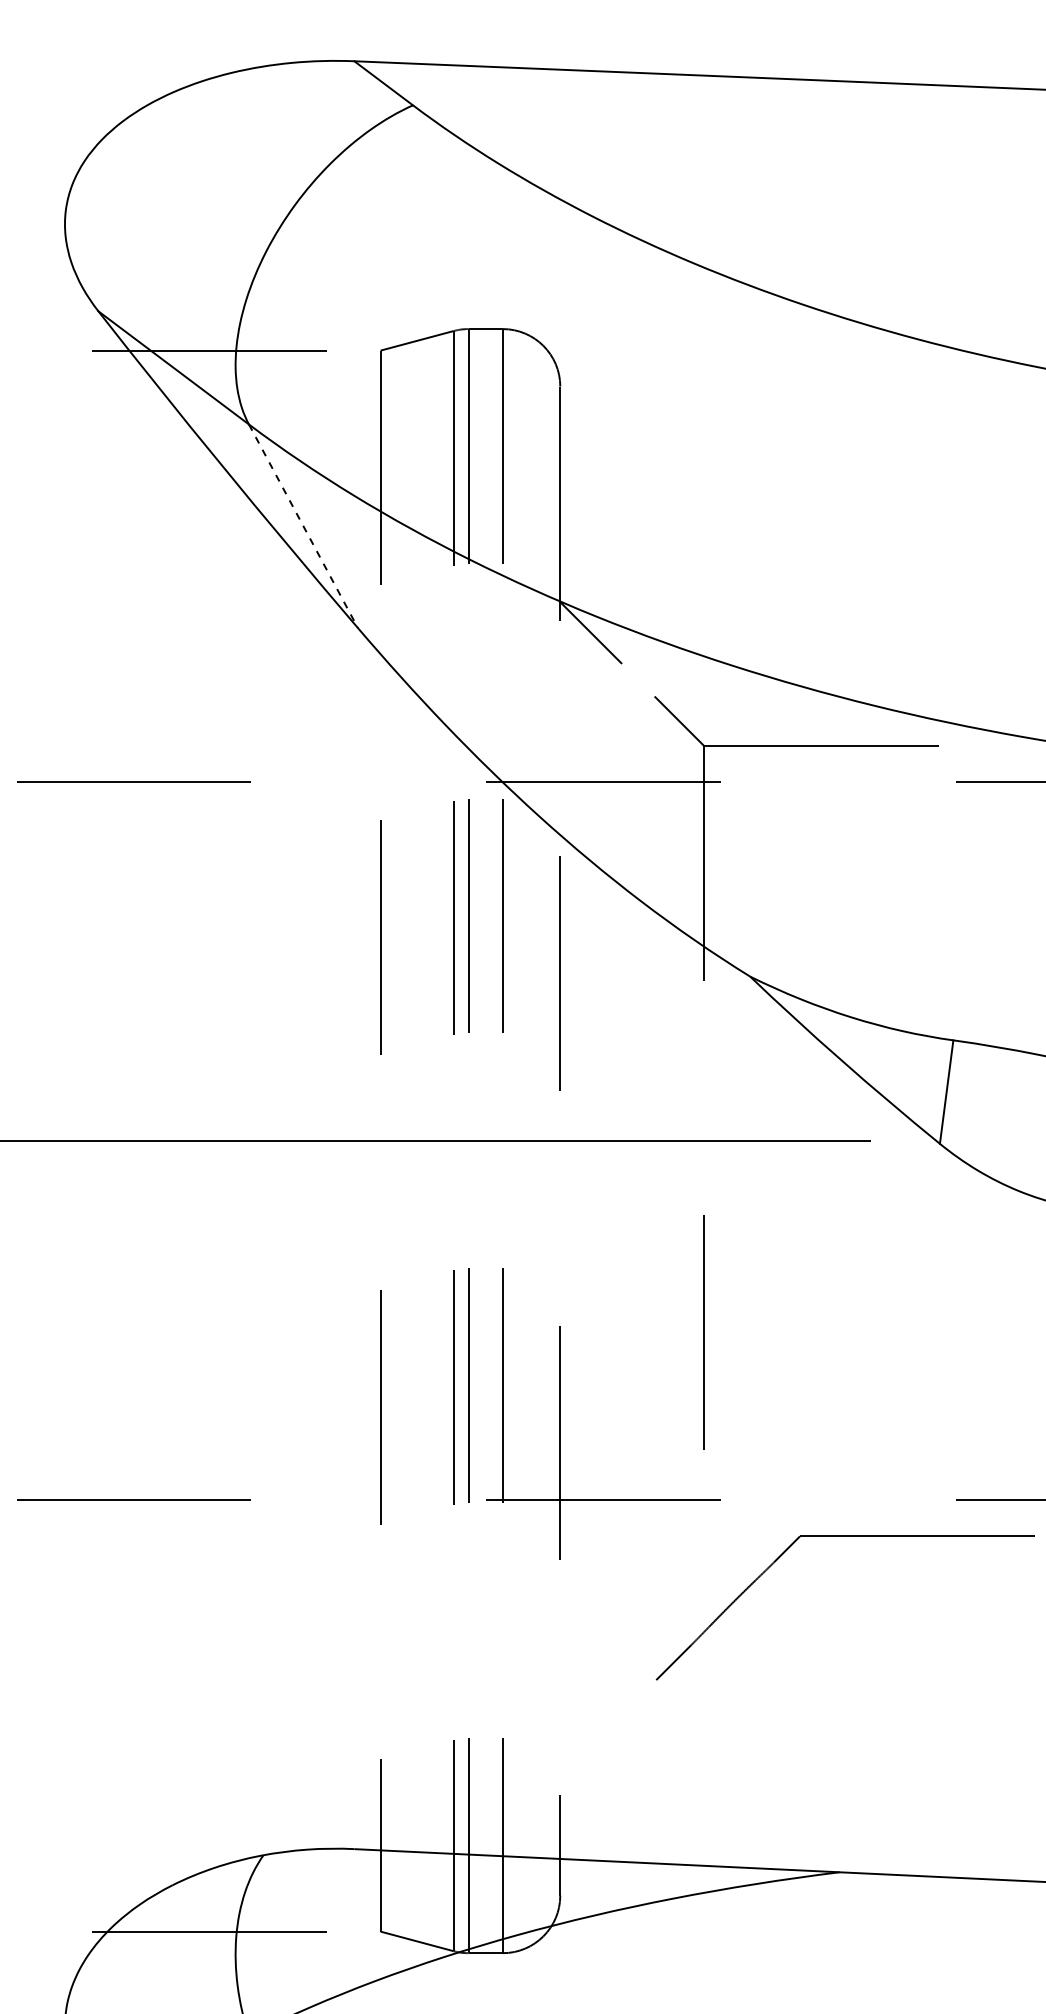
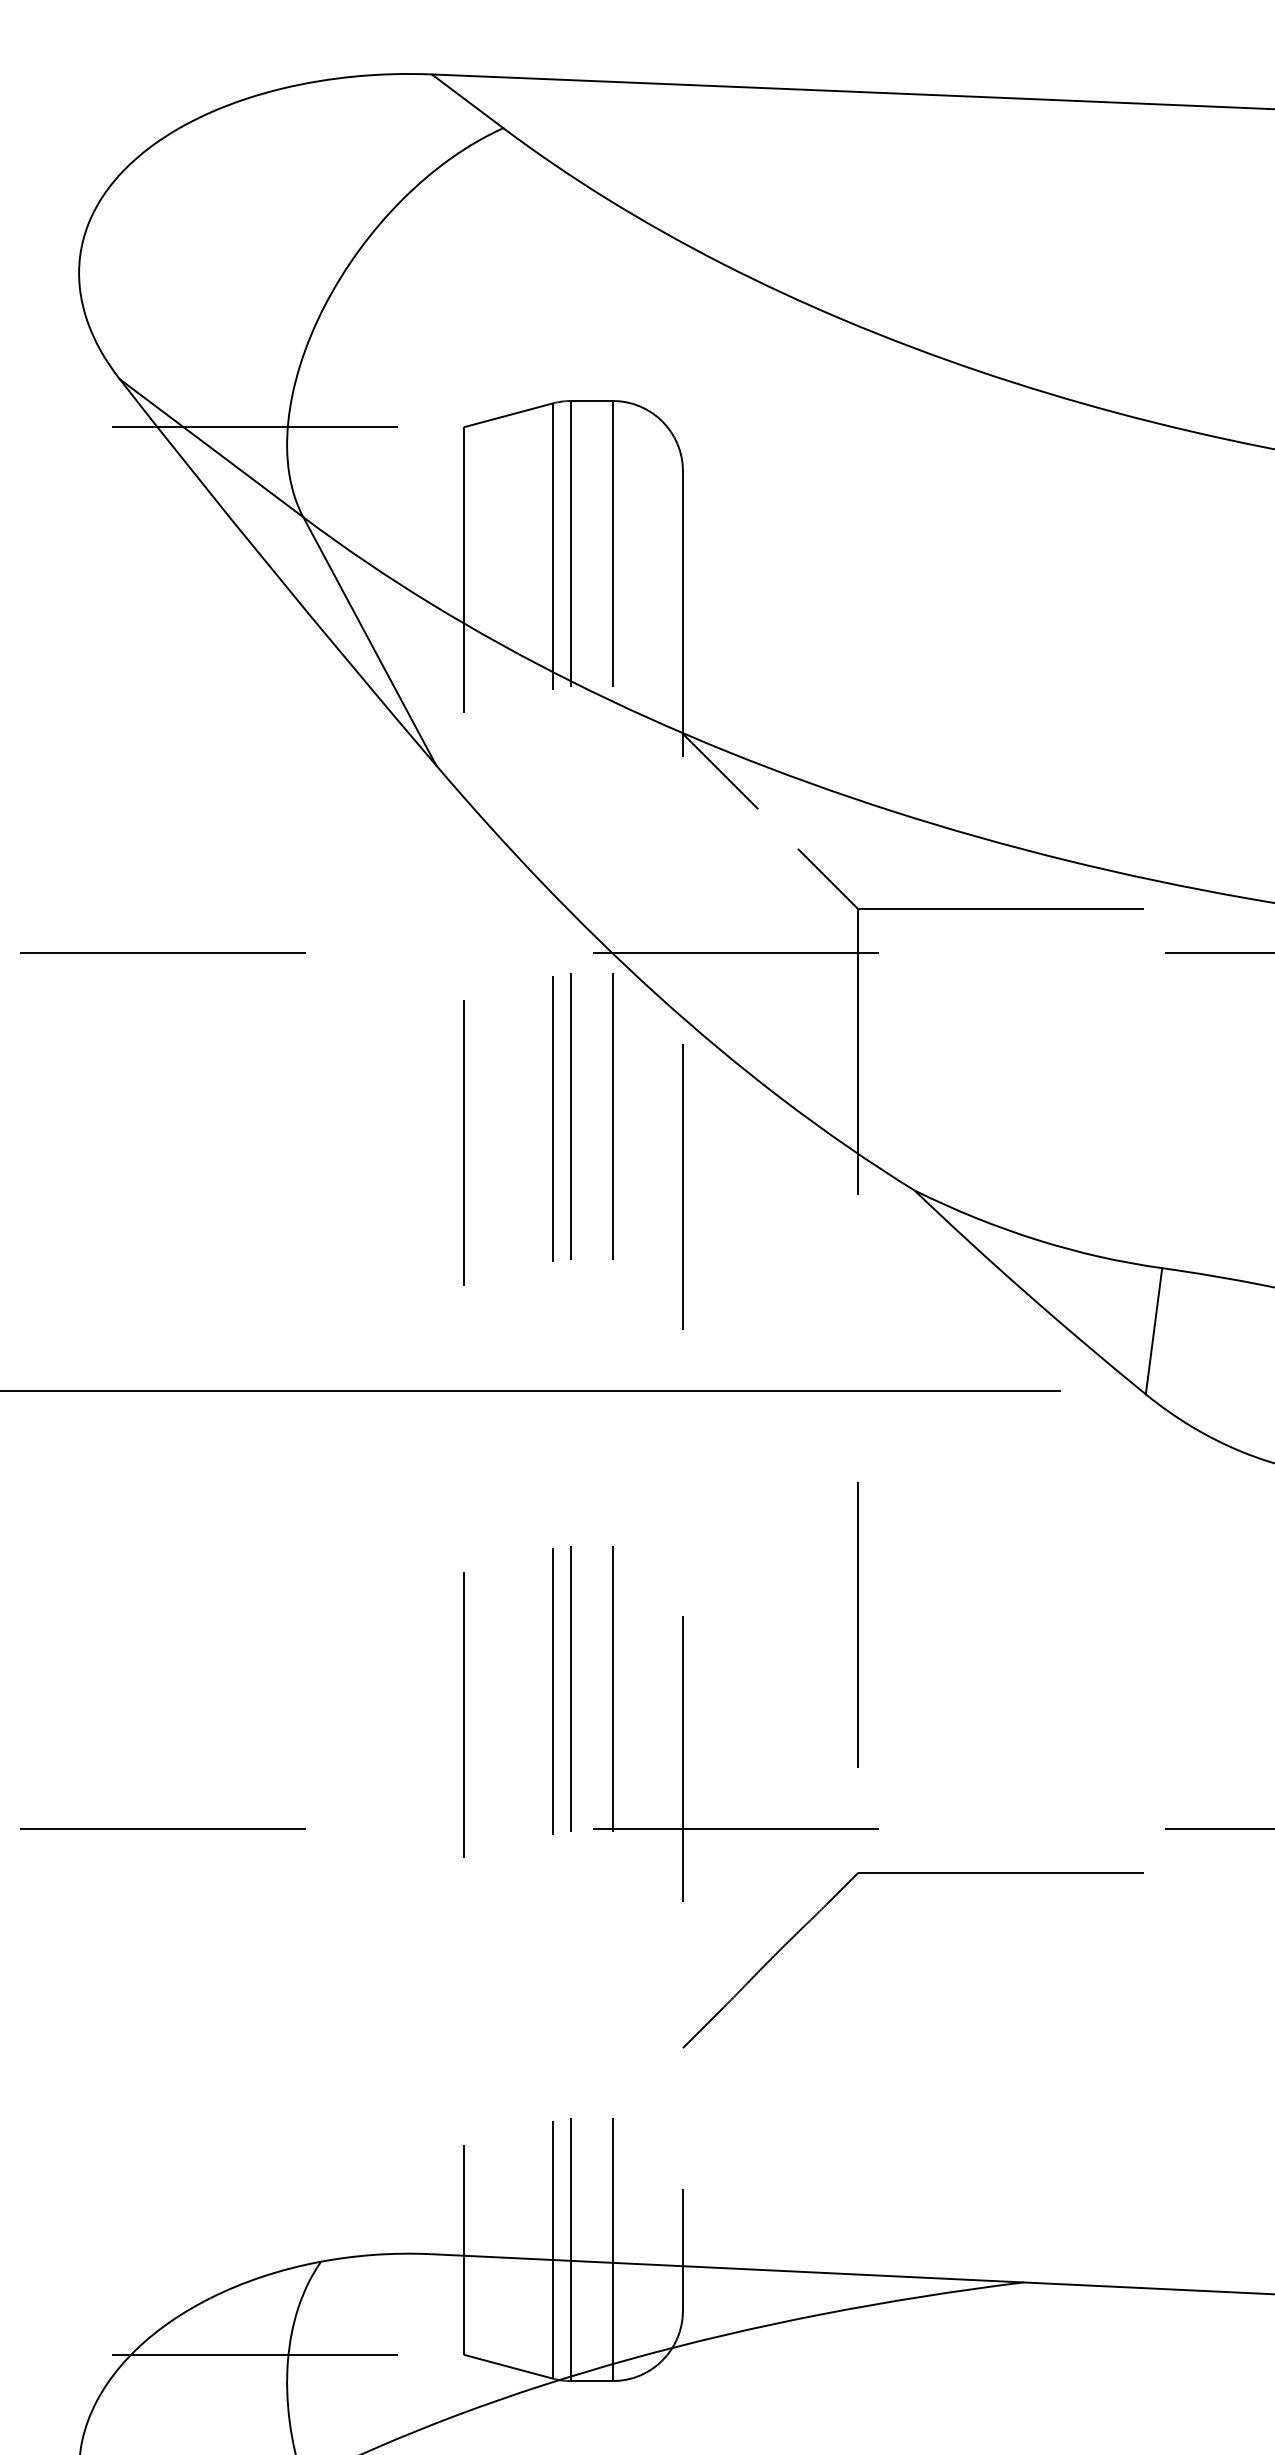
line: (303, 526) -> (369, 641), dashed -> solid
part: (844, 1536) -> (912, 1873), moved

